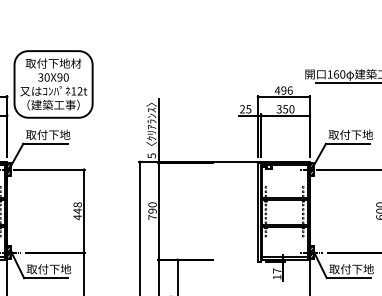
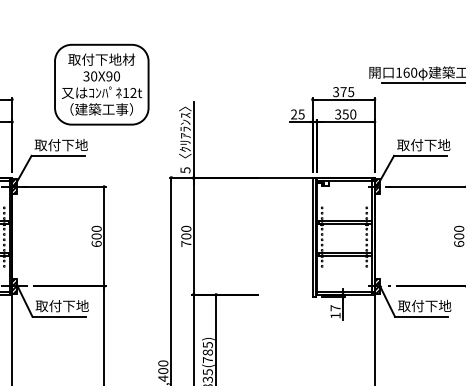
part: (53, 84) -> (101, 84), moved
text: (283, 90) -> (343, 92), 496 -> 375
text: (77, 211) -> (96, 236), 448 -> 600
text: (152, 211) -> (186, 236), 790 -> 700

